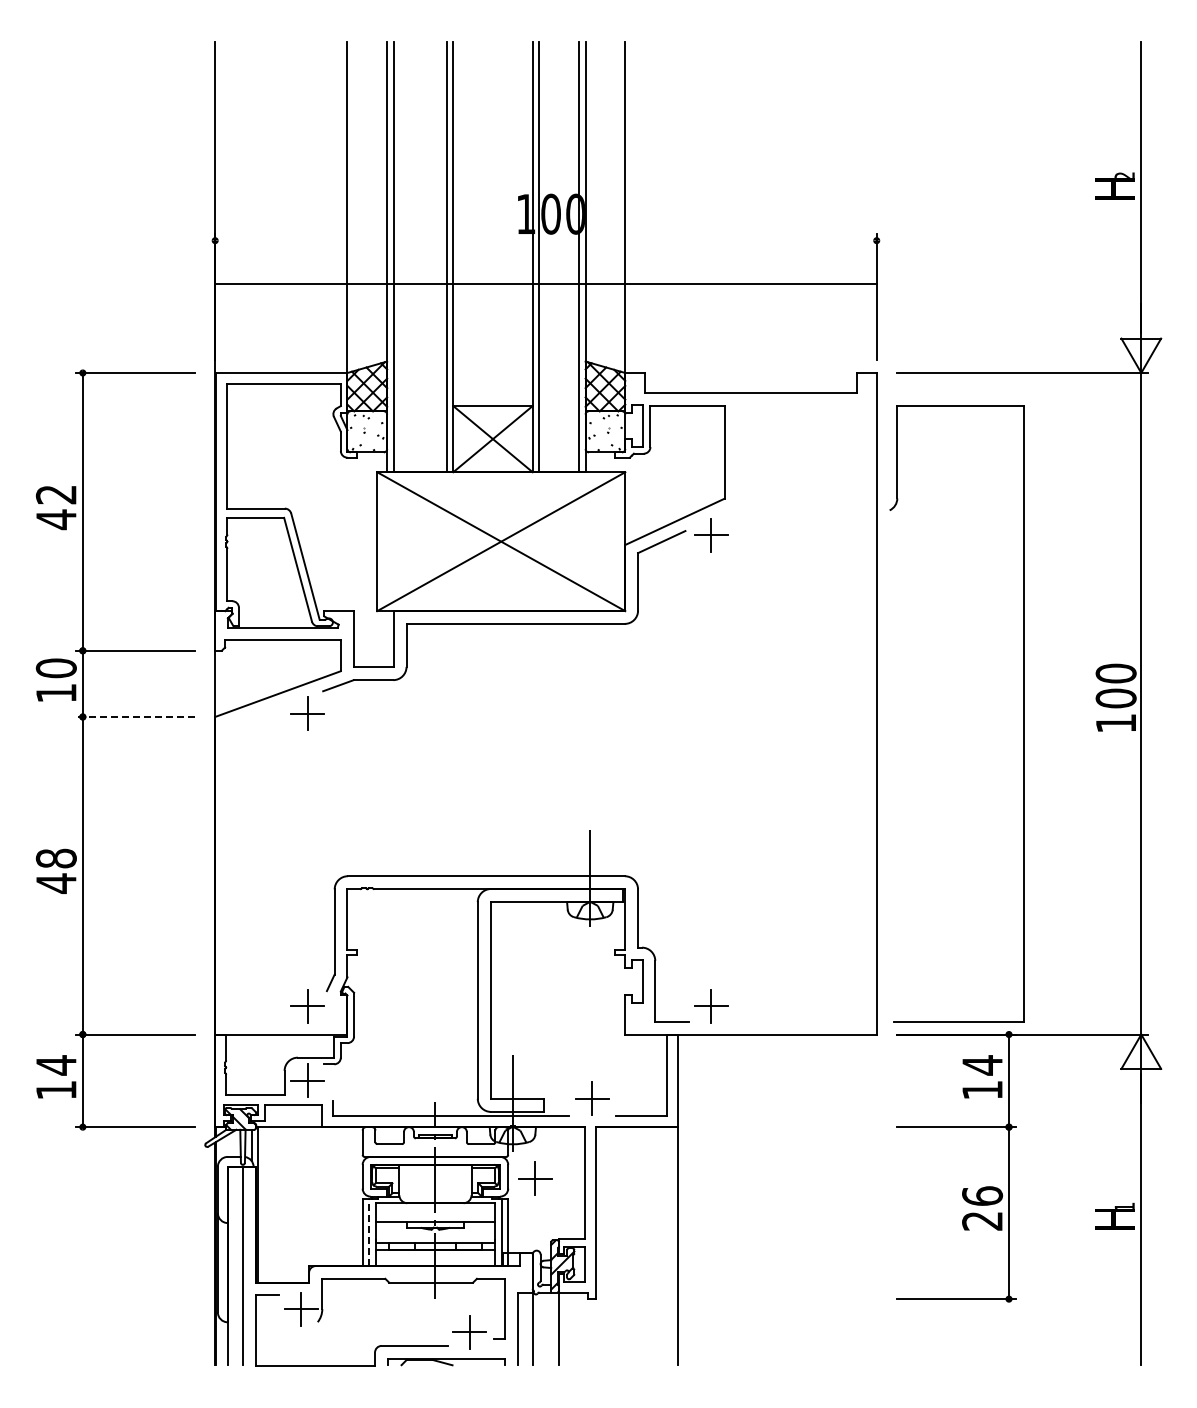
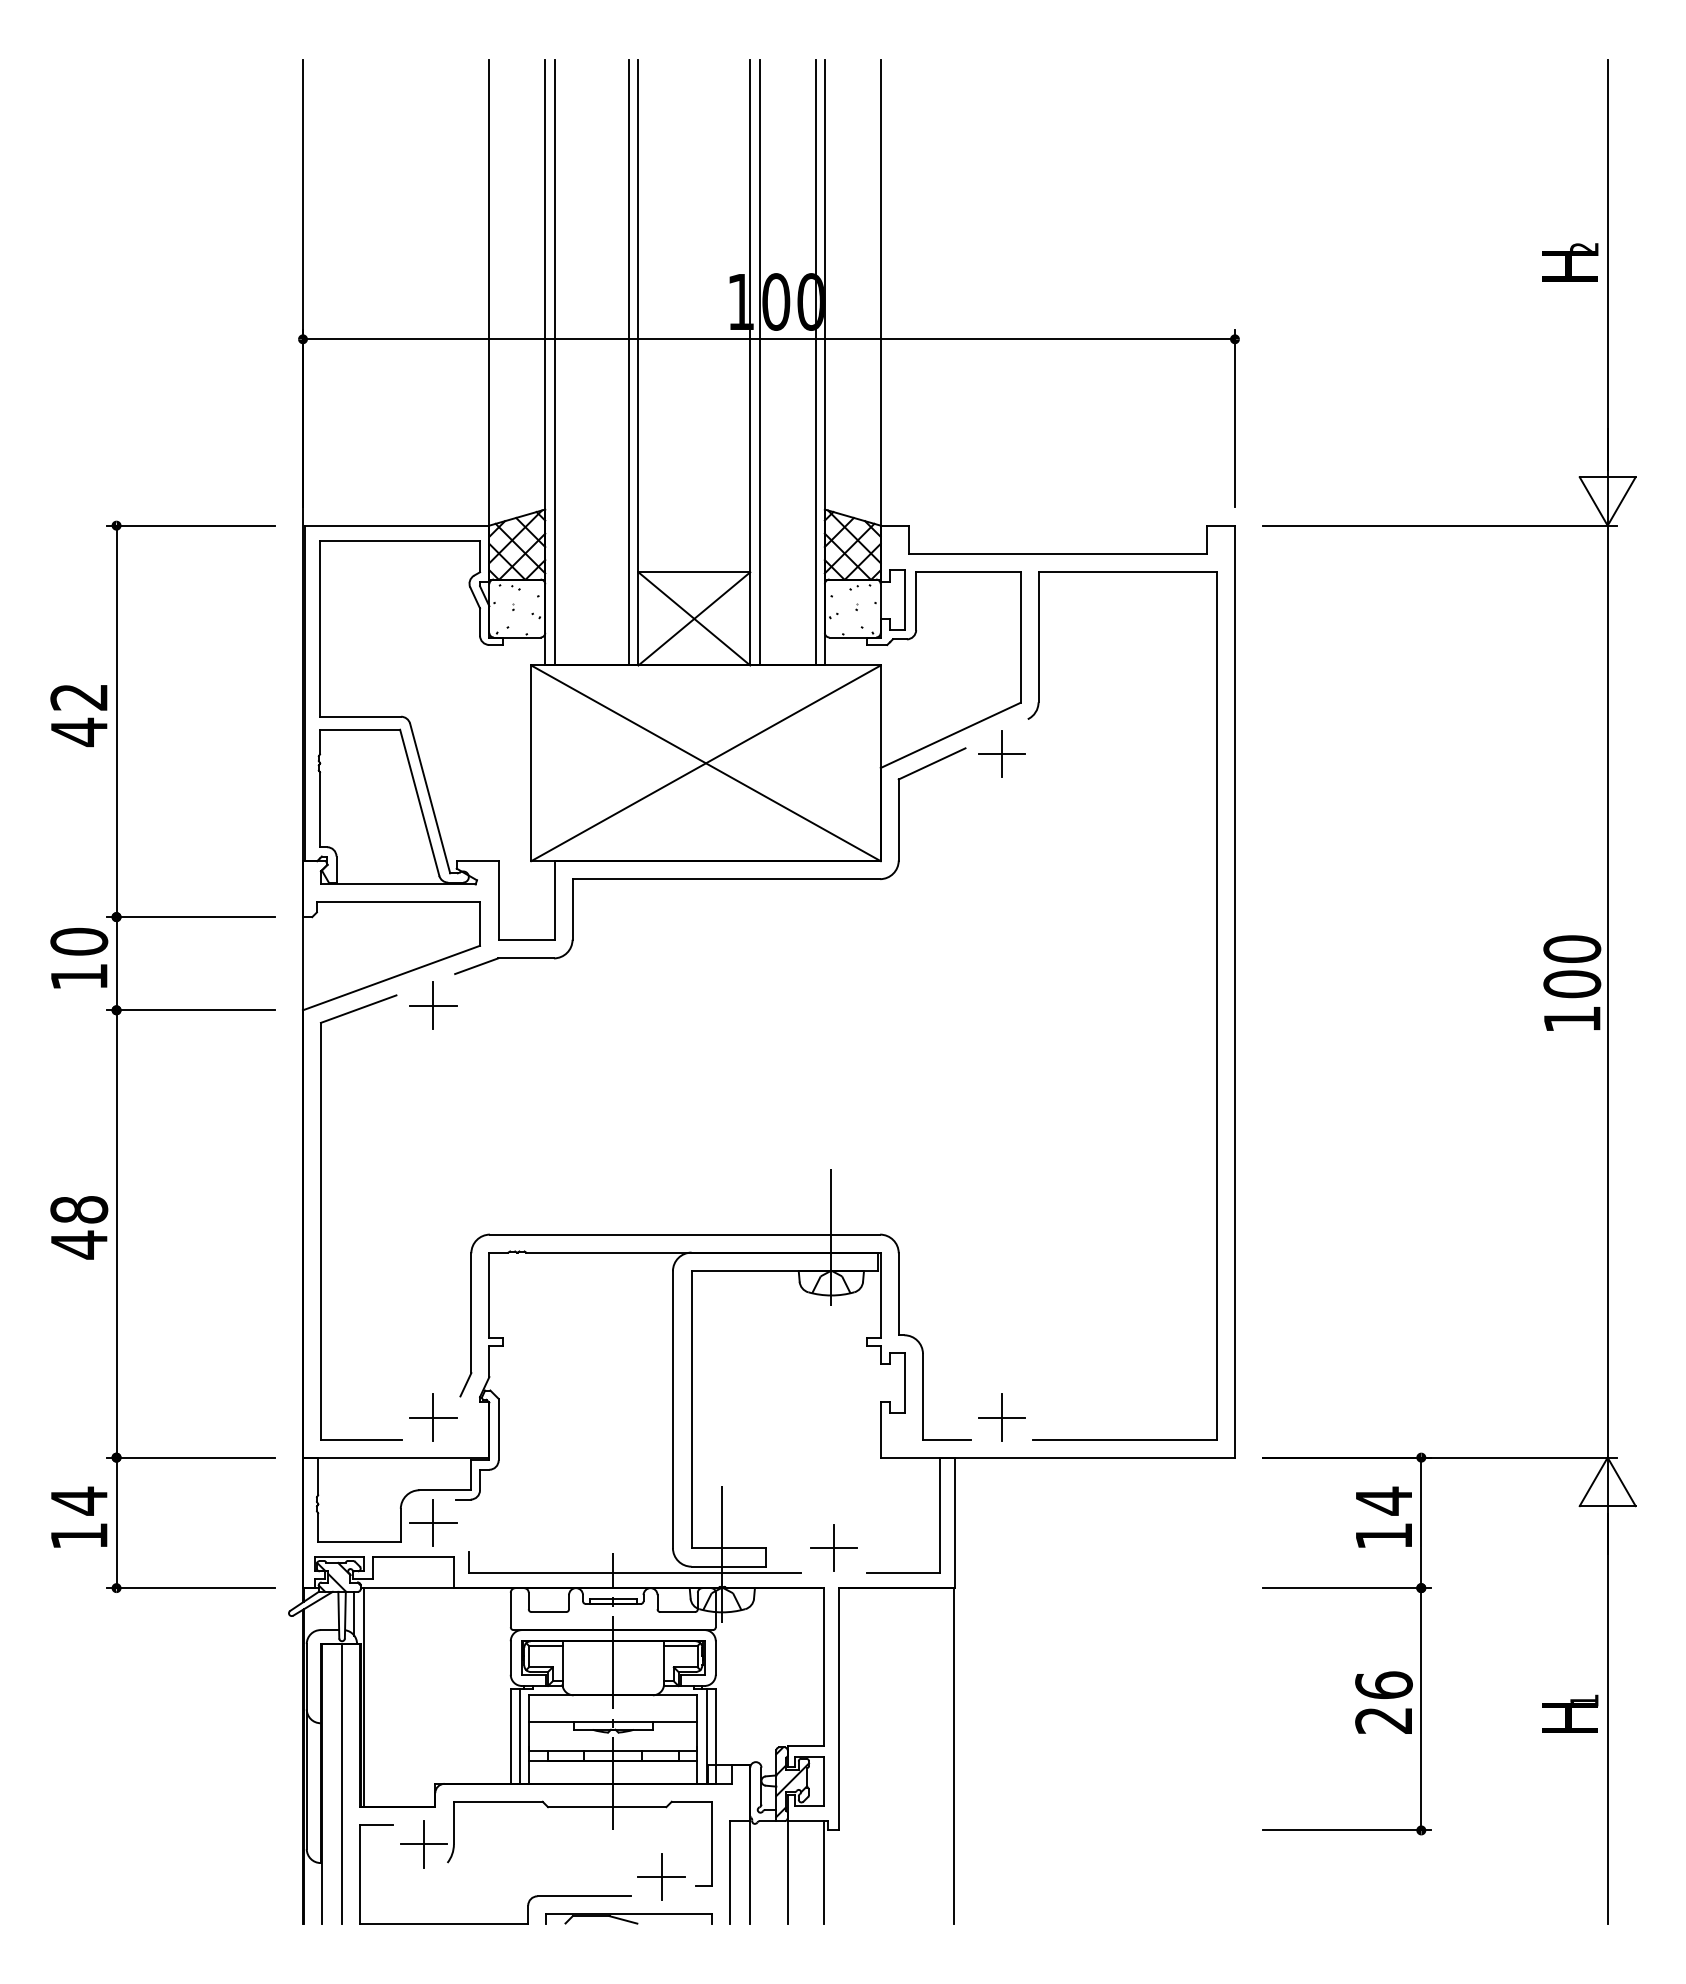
line: (545, 283) -> (768, 339), moved
part: (1023, 713) -> (1216, 1005), moved
line: (135, 716) -> (190, 1009), dashed -> solid
part: (228, 863) -> (321, 1216), added
part: (535, 1178) -> (754, 1660), removed
line: (368, 1232) -> (518, 1736), dashed -> solid
line: (584, 1328) -> (823, 1871), added

